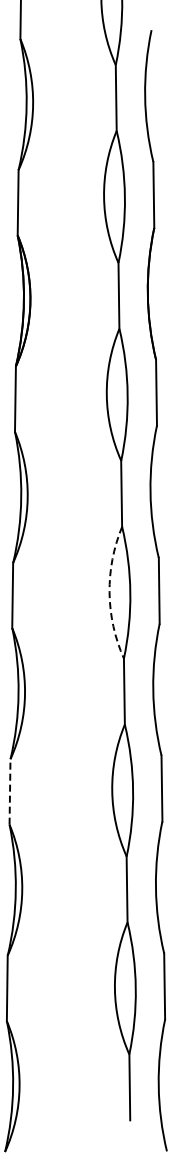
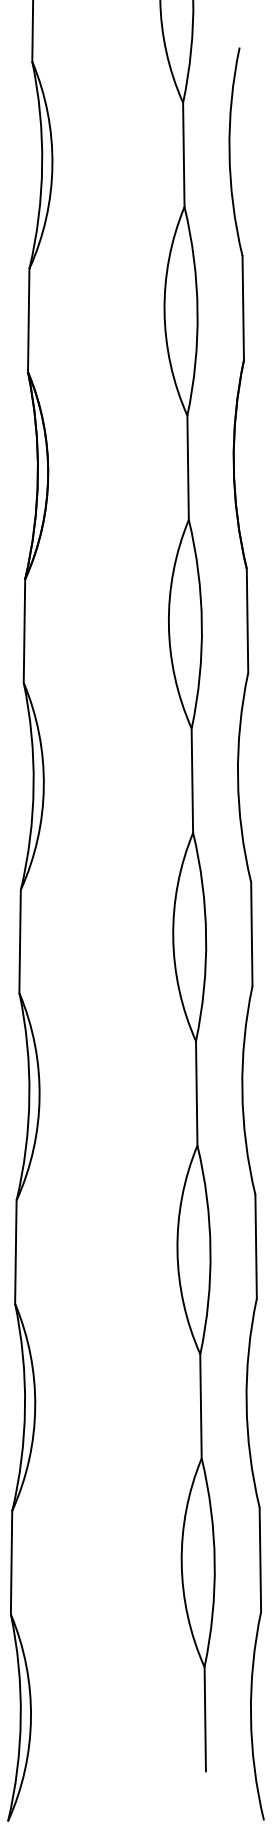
arc: (109, 592) -> (173, 936), dashed -> solid
line: (10, 791) -> (16, 1251), dashed -> solid

